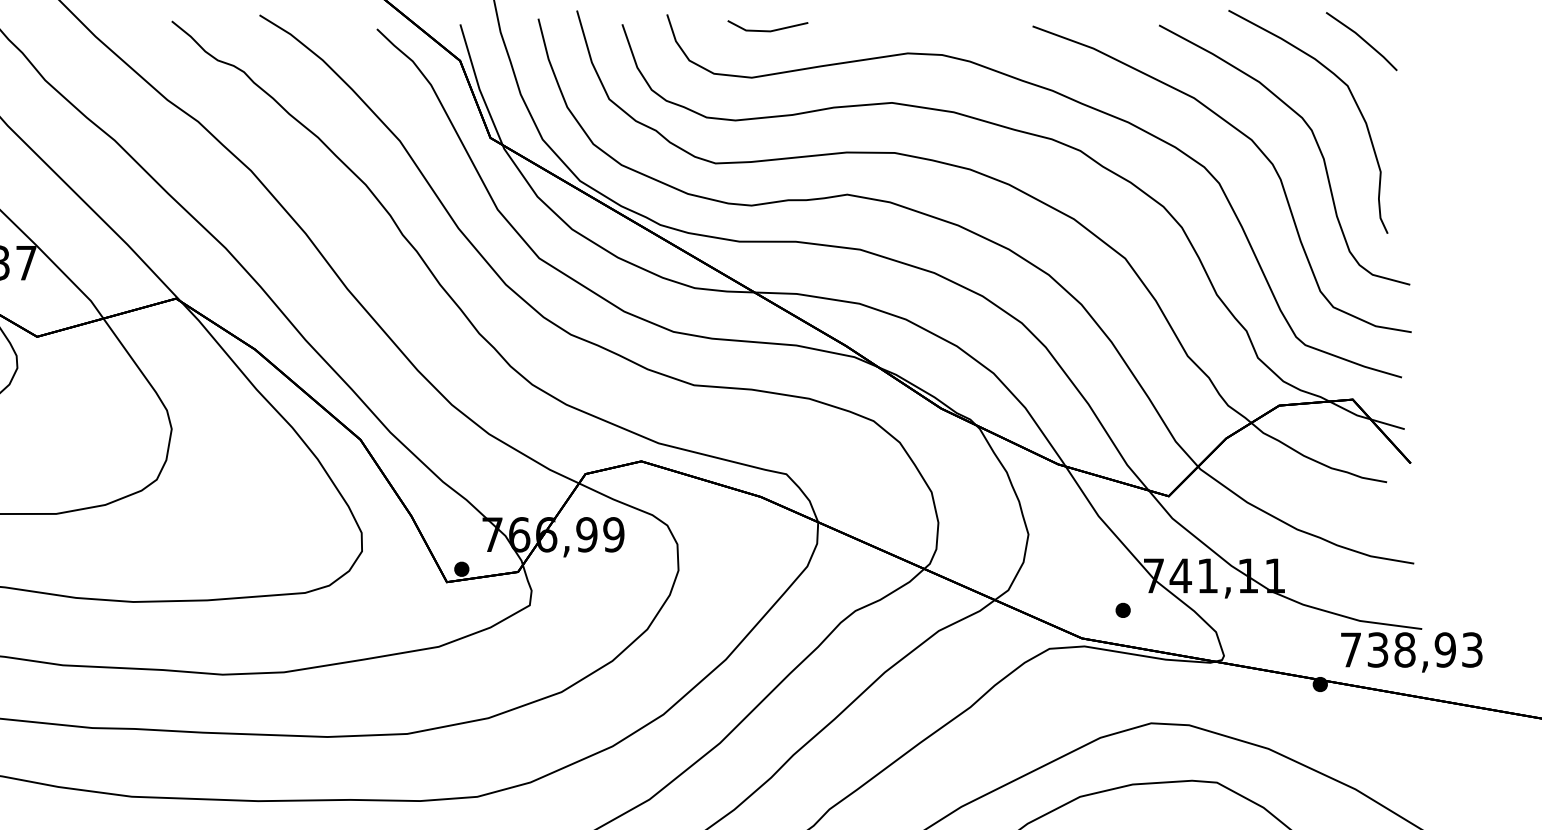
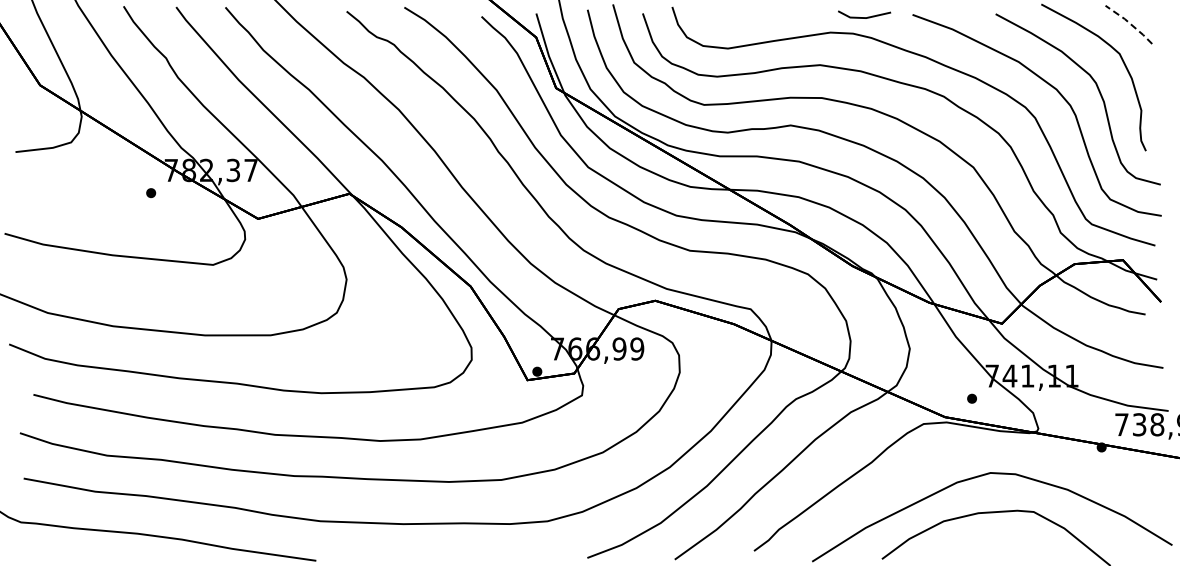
line: (767, 30) -> (864, 17), moved
line: (1362, 39) -> (1129, 23), solid -> dashed

